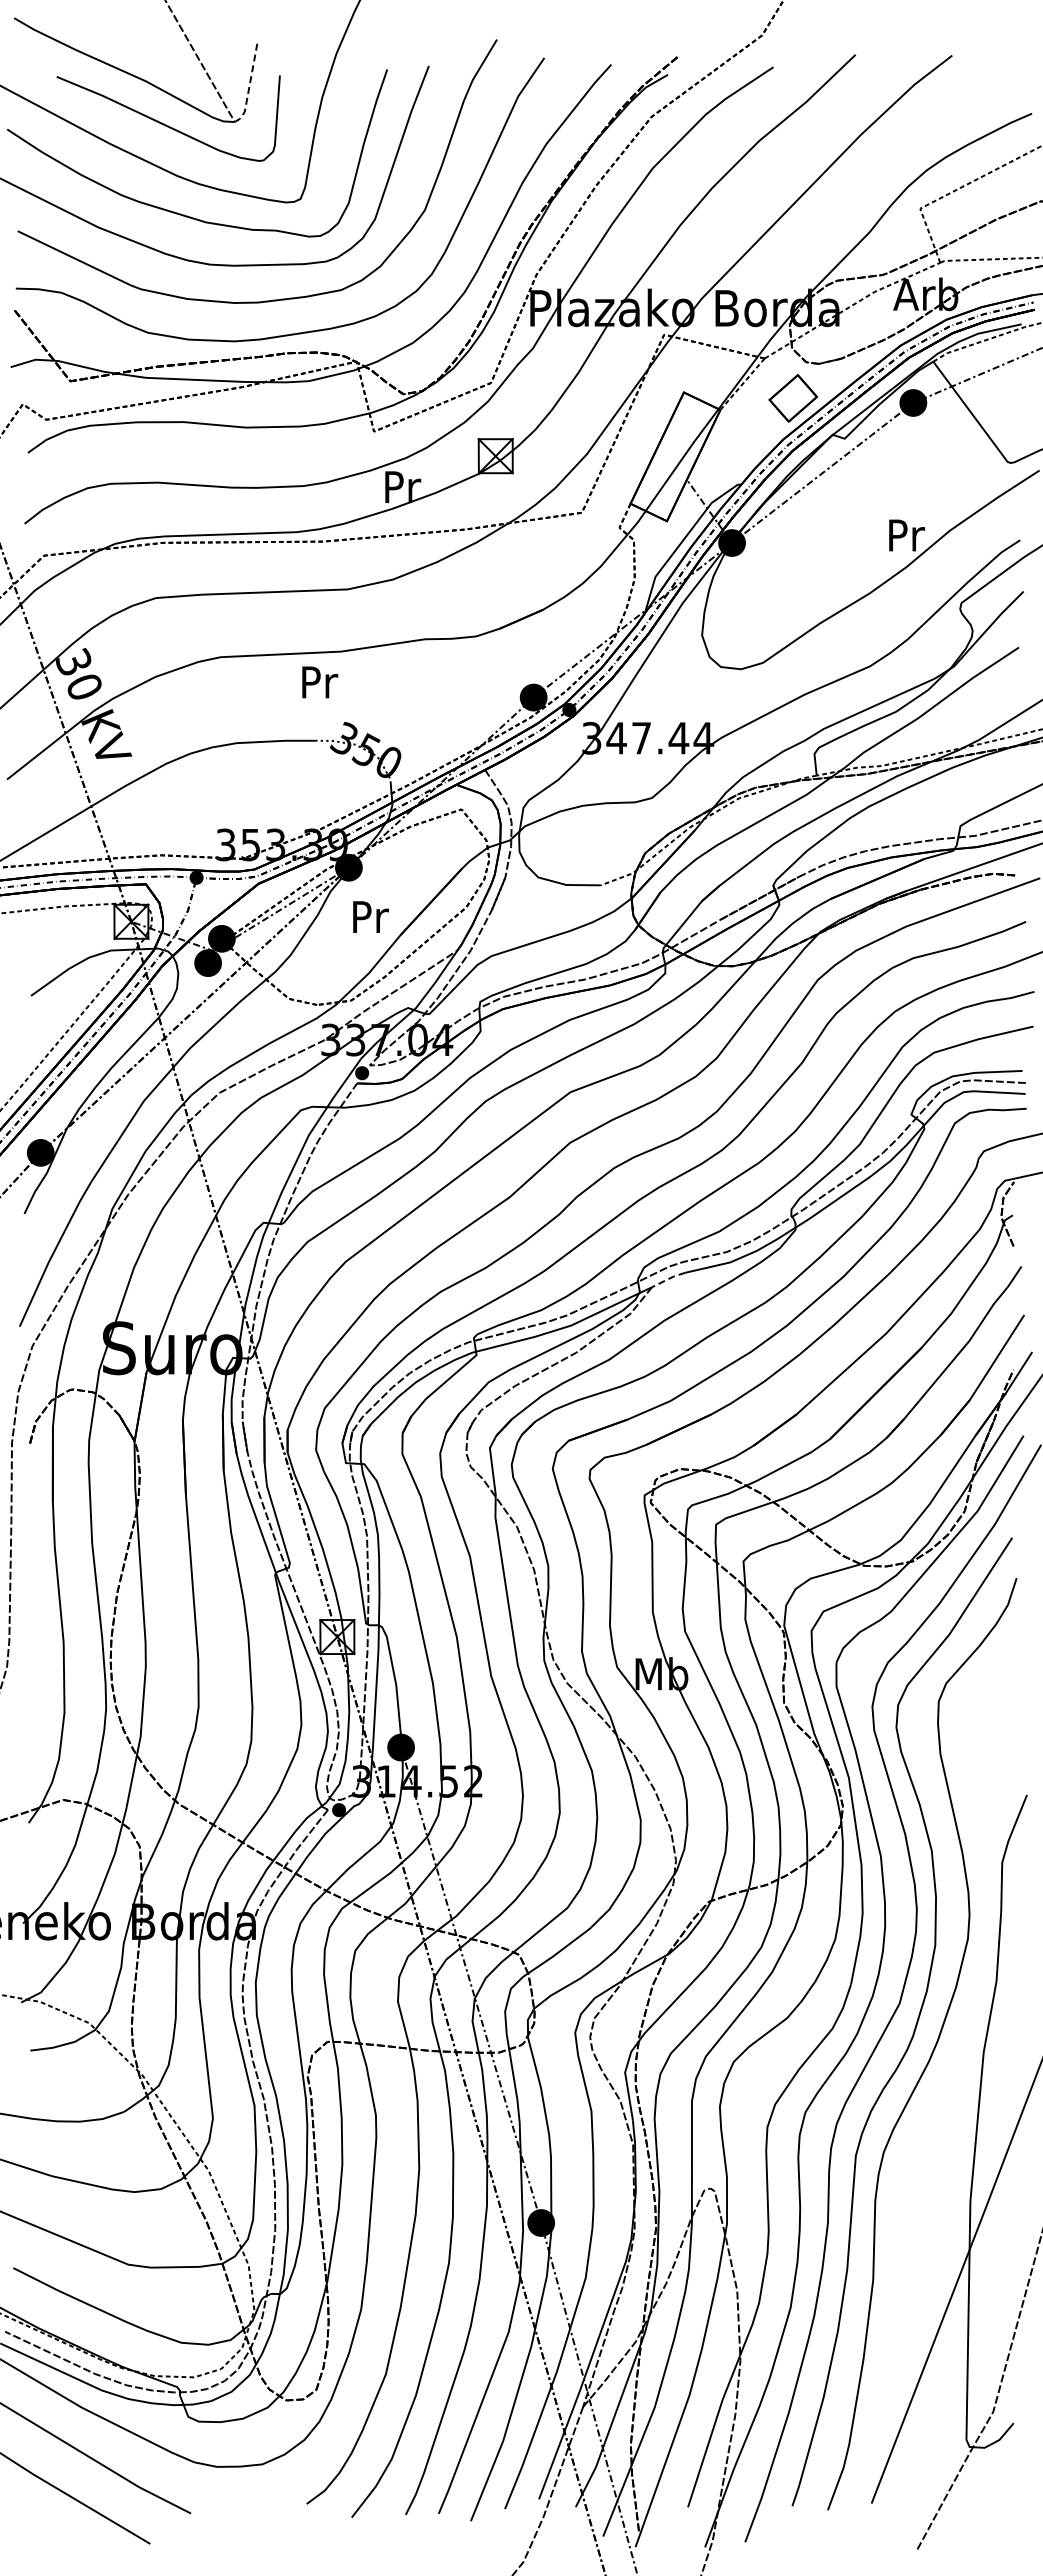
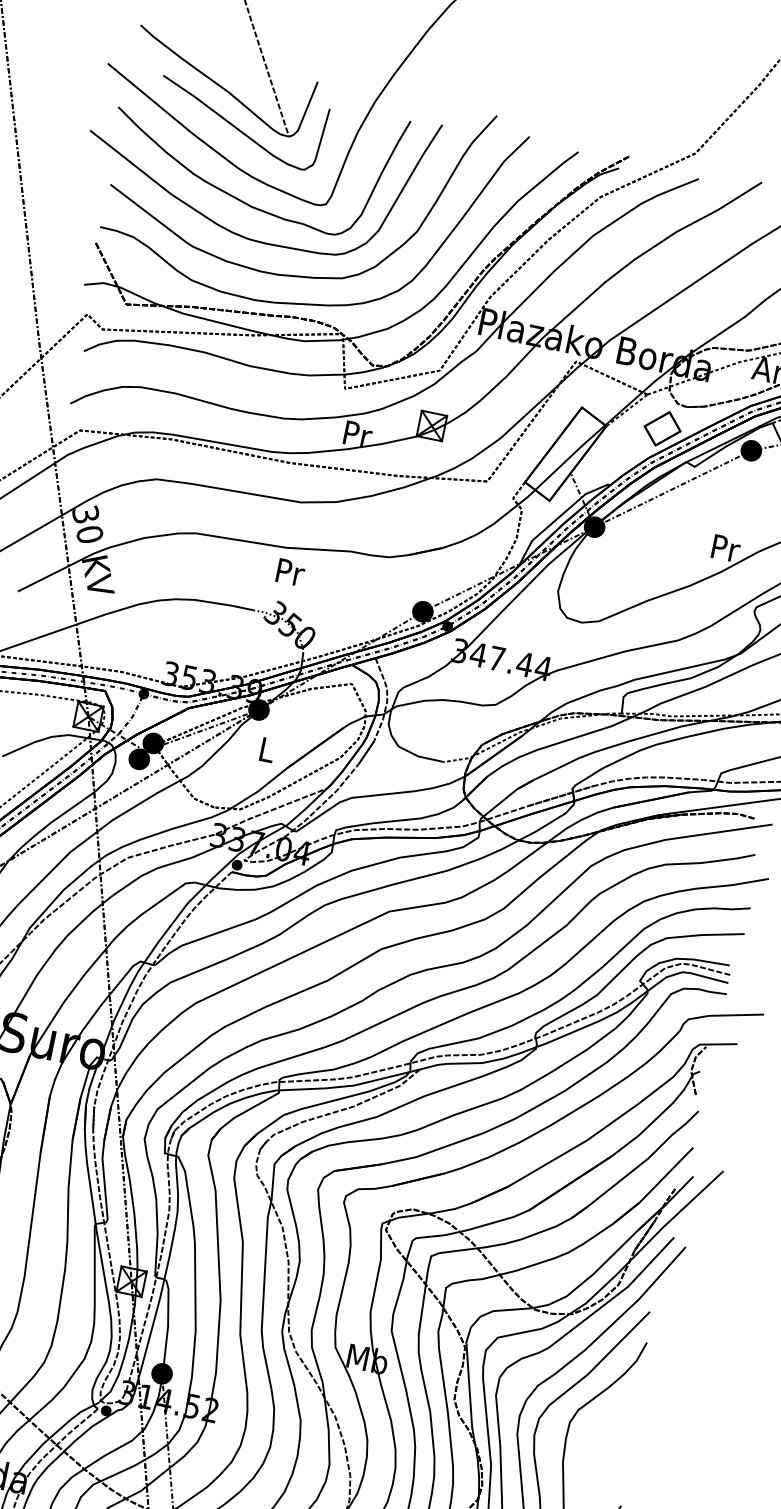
line: (249, 86) -> (305, 112), dashed -> solid
text: (320, 682) -> (290, 572), moved
text: (370, 916) -> (267, 749), Pr -> L
line: (668, 1278) -> (433, 1065), dashed -> solid

